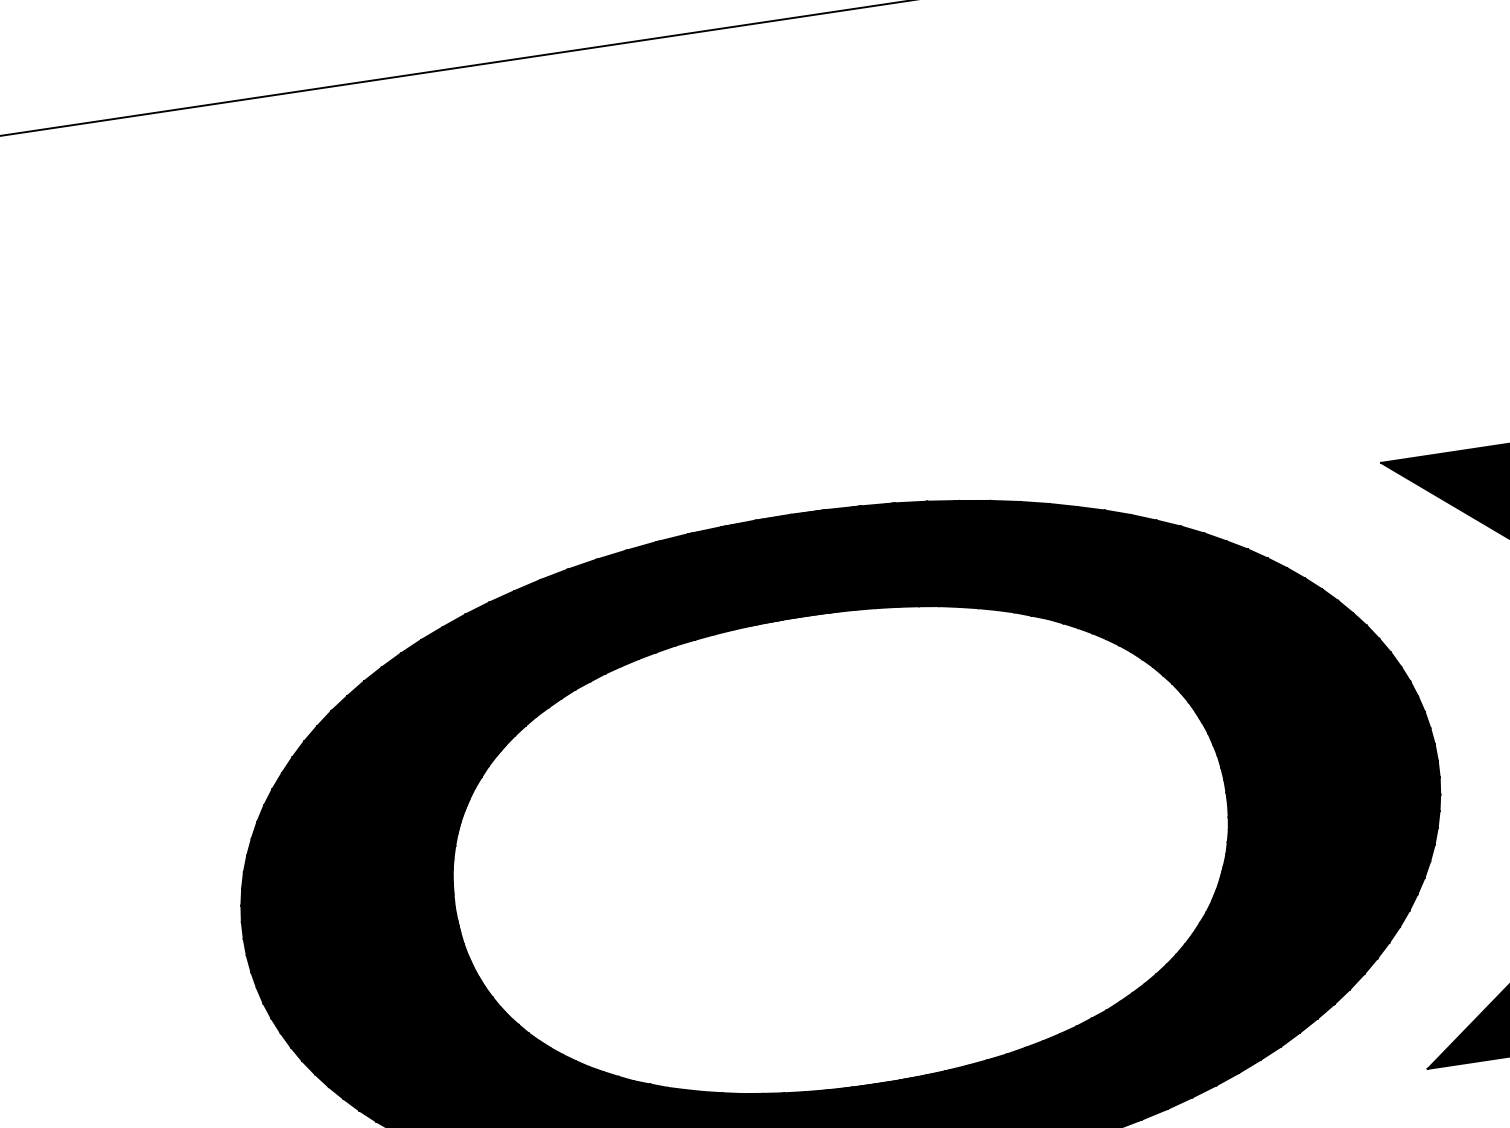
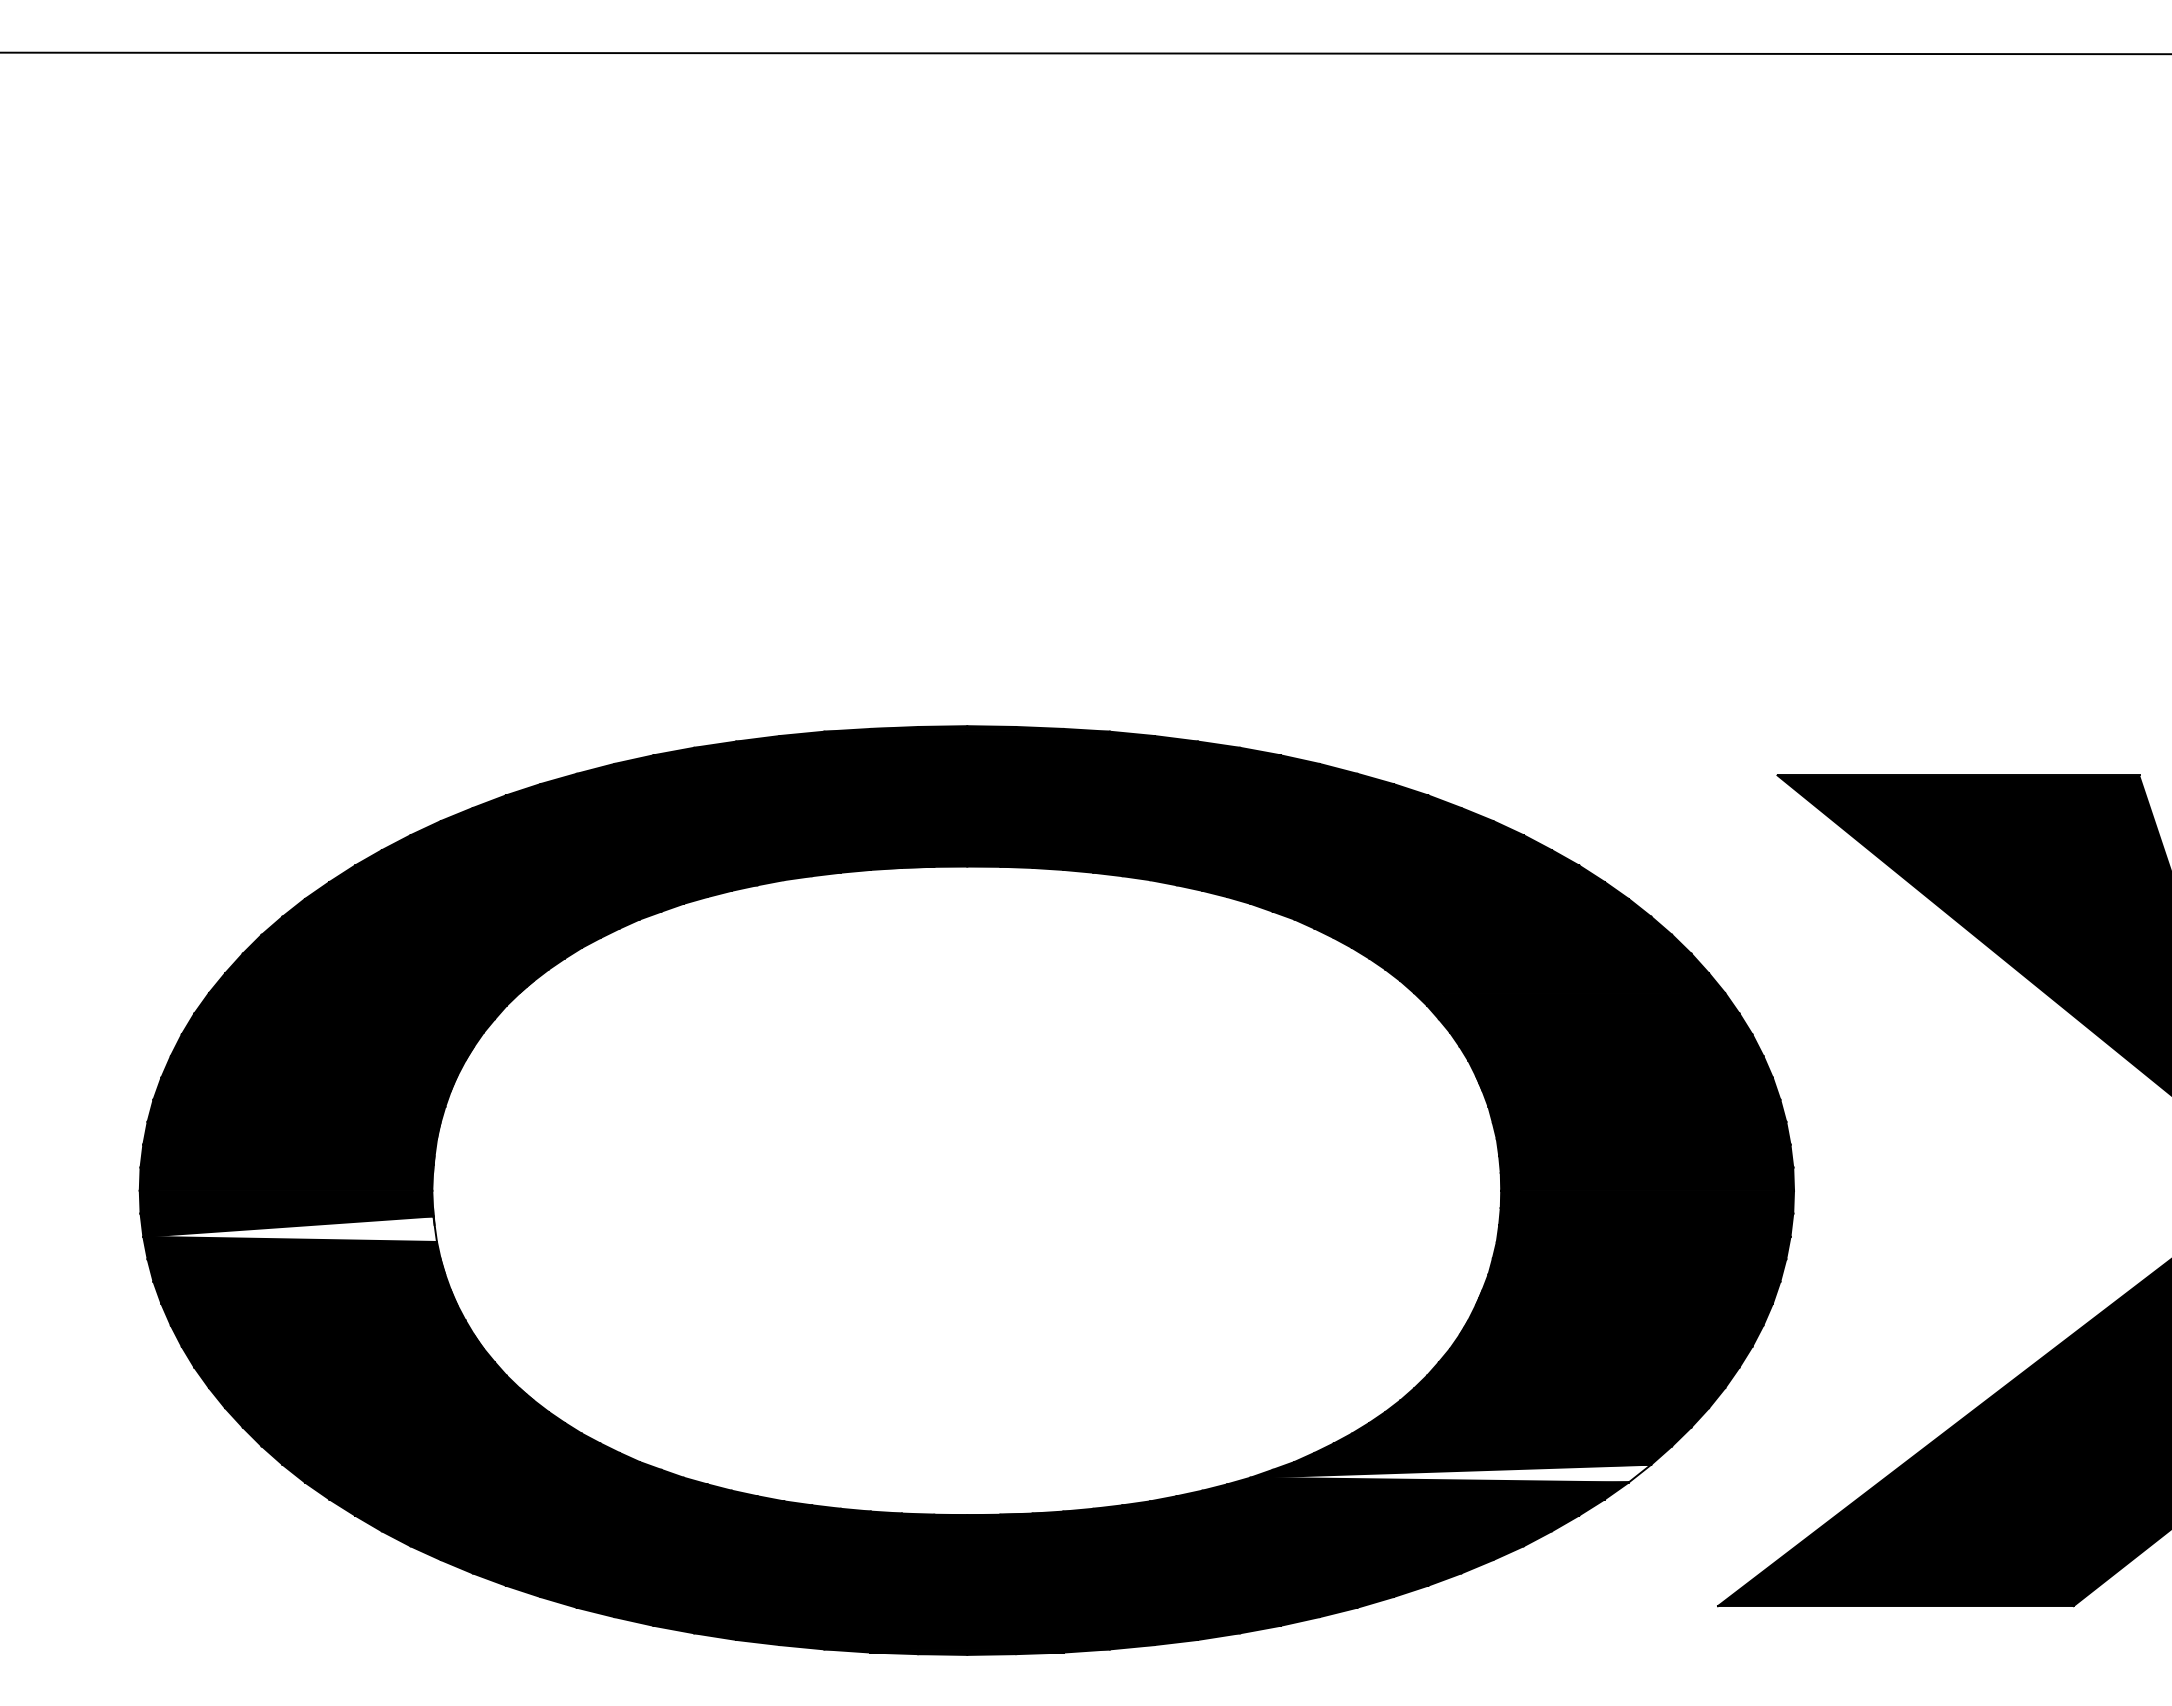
fill: (355, 950) -> (289, 1228), removed
fill: (1220, 1002) -> (1450, 1473), removed

